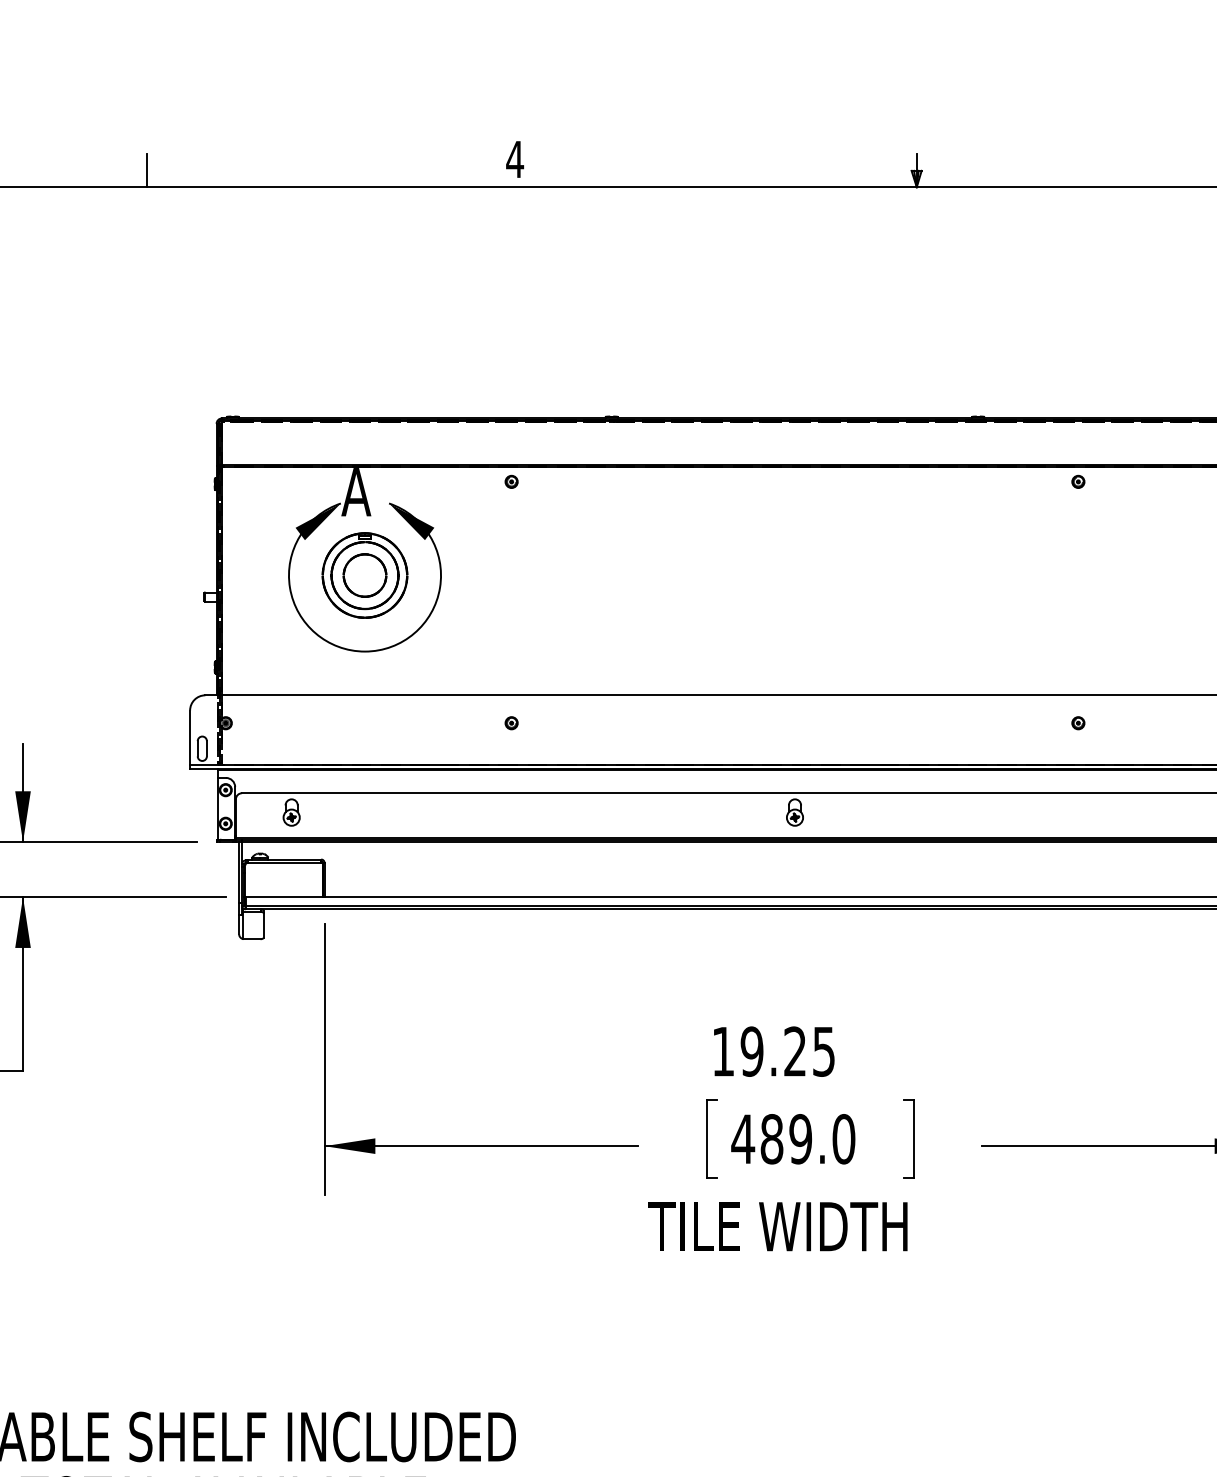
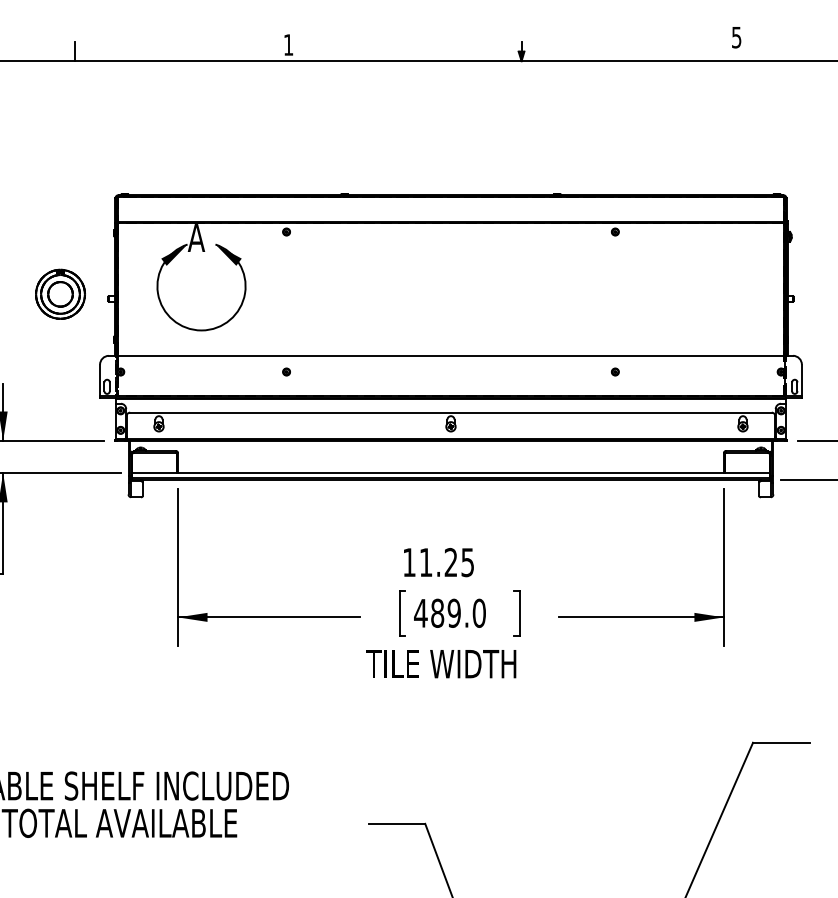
text: (514, 158) -> (288, 44), 4 -> 1
part: (364, 574) -> (60, 293), moved
text: (751, 1051) -> (425, 562), 19.25 -> 11.25

